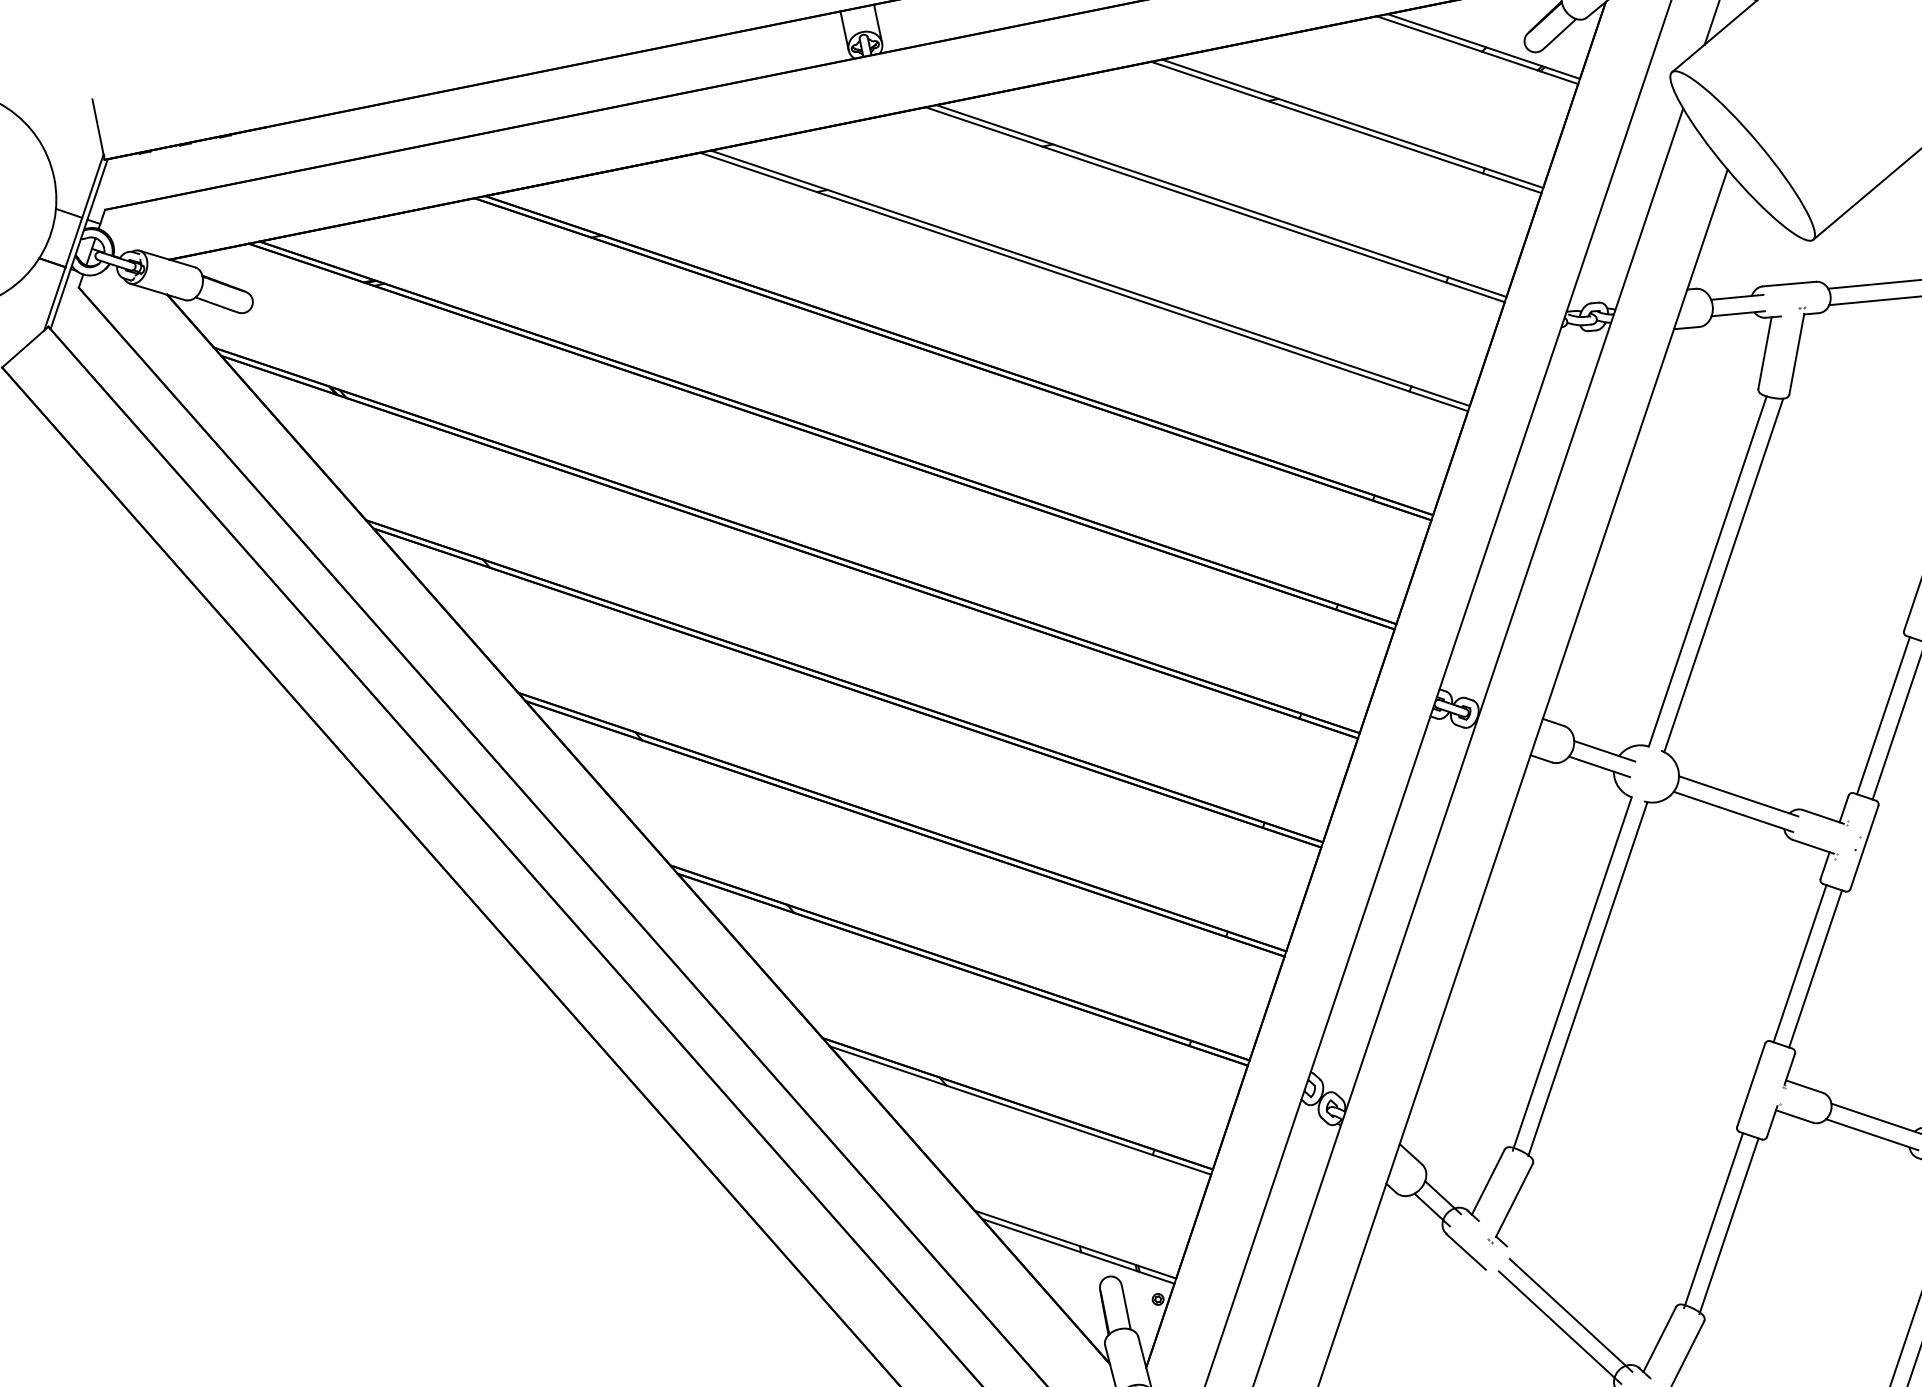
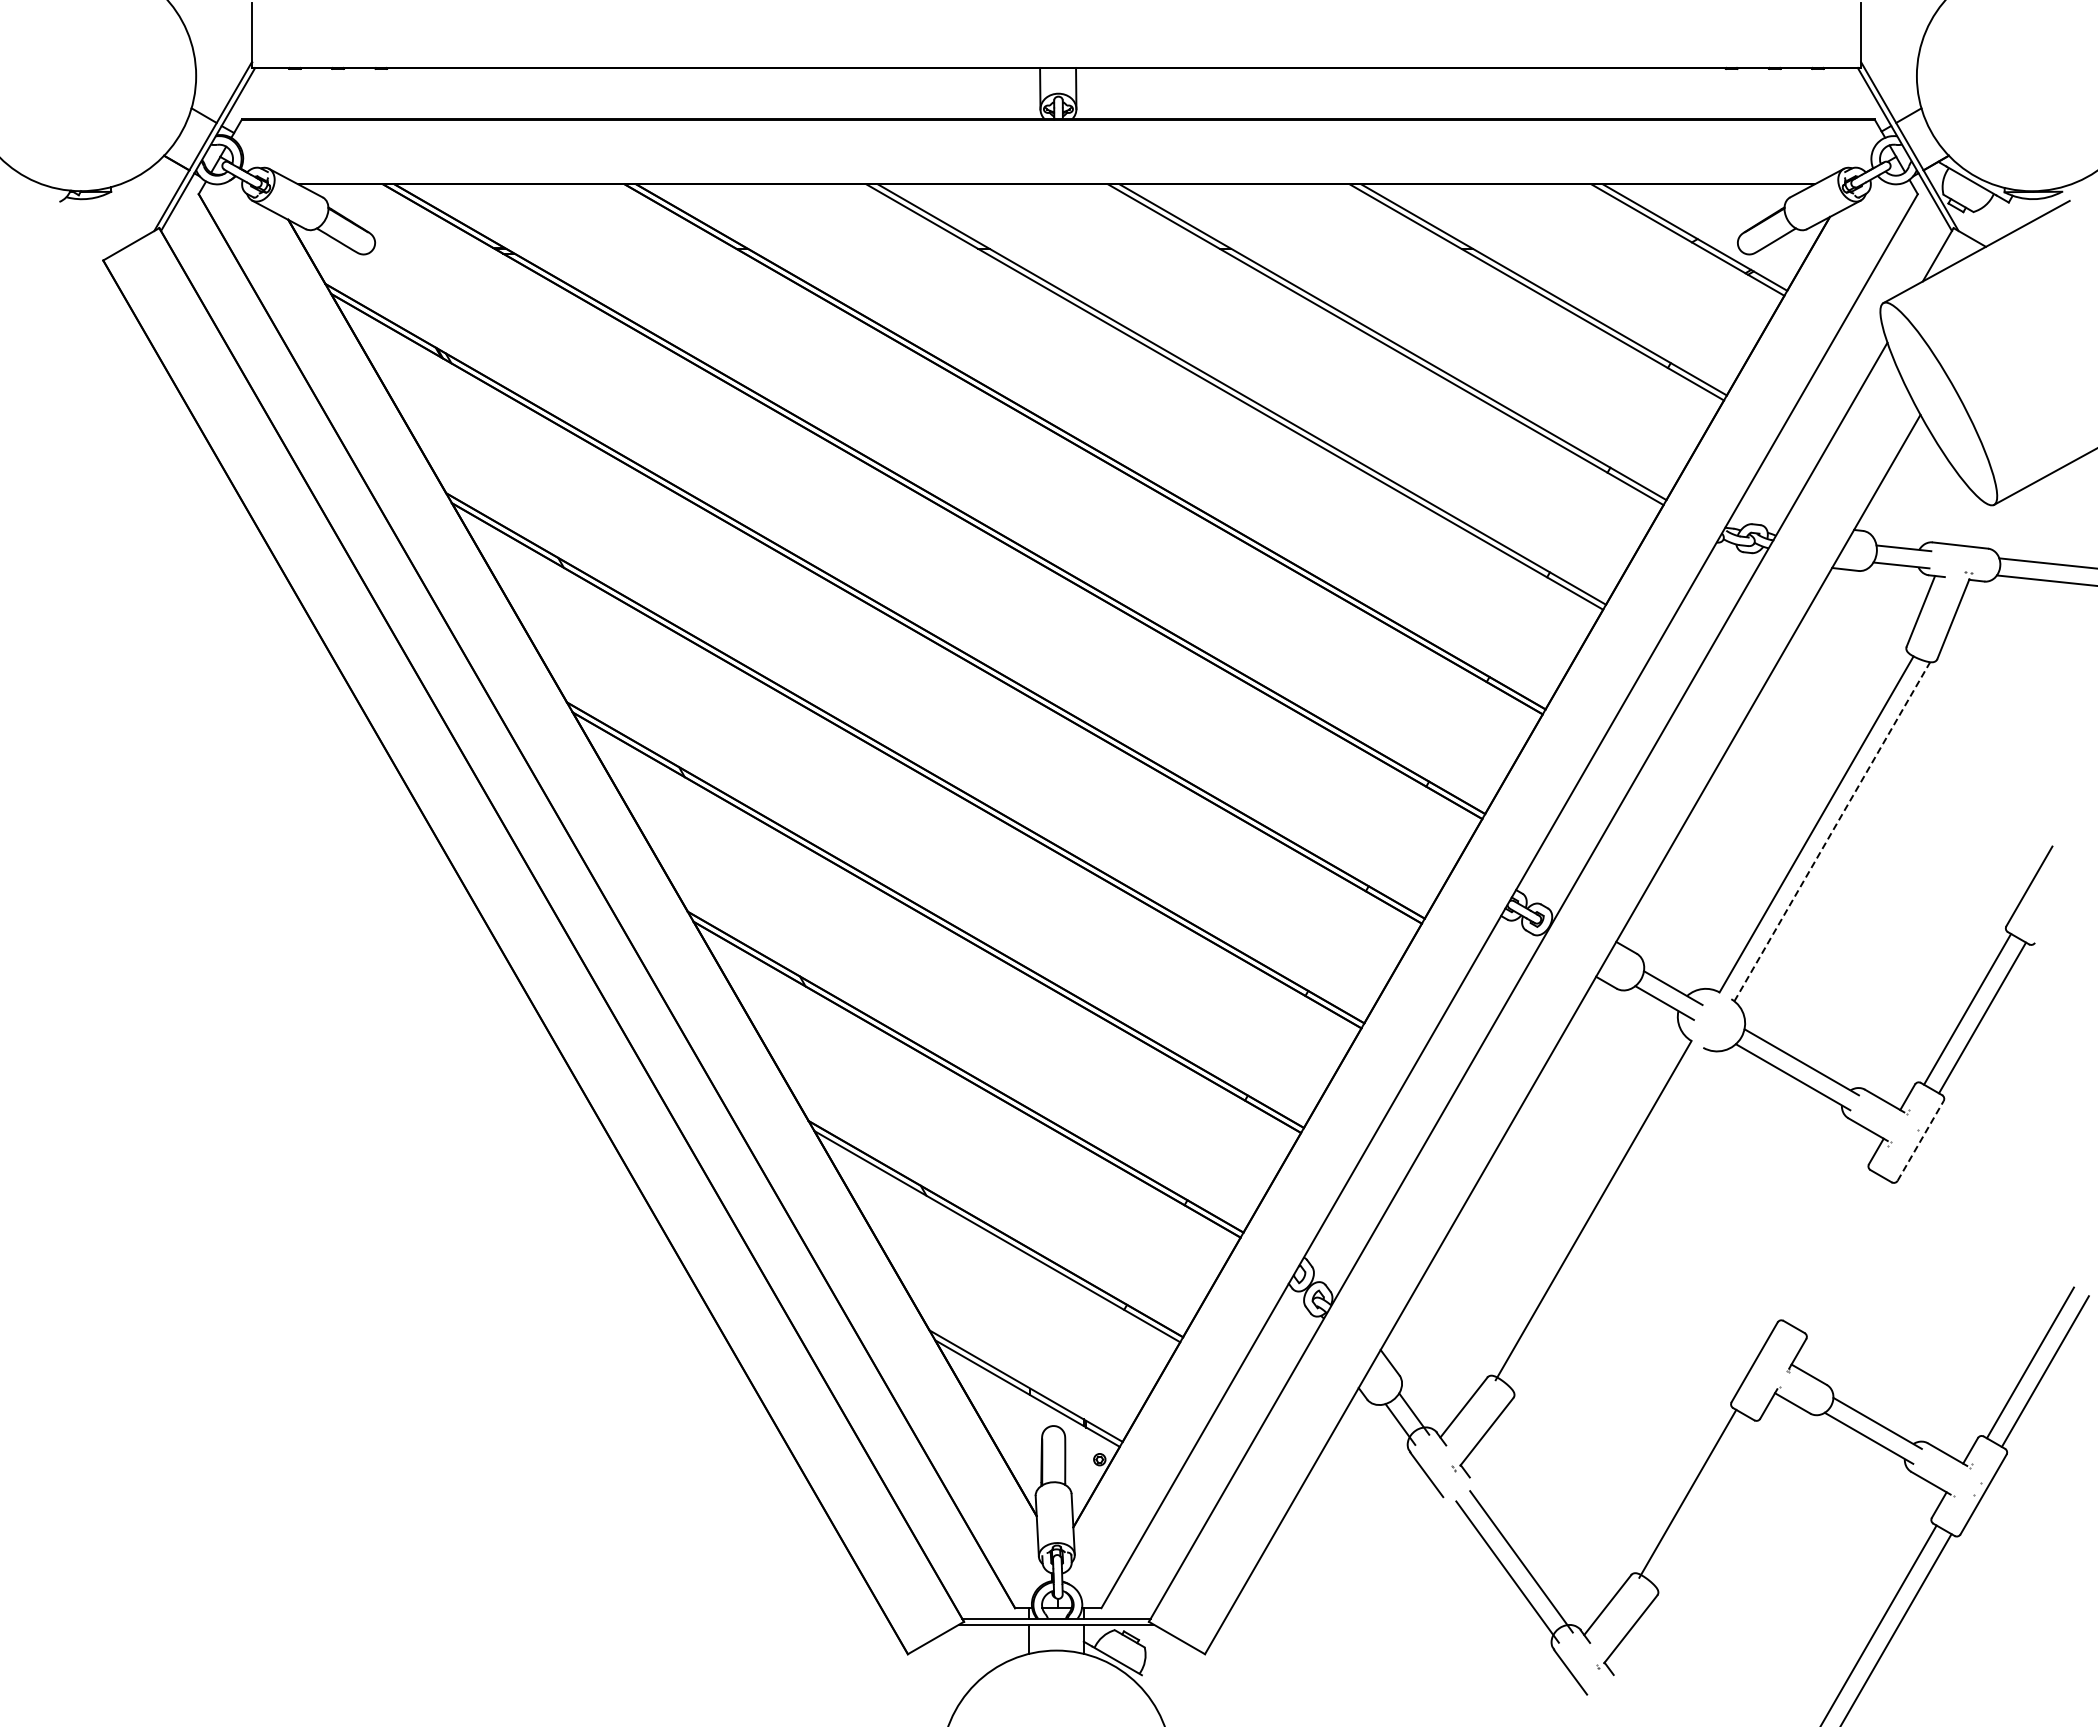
line: (1723, 575) -> (1832, 831), solid -> dashed
line: (1864, 847) -> (1920, 1140), solid -> dashed
line: (1799, 963) -> (1829, 1246), removed
line: (1814, 968) -> (1844, 1255), removed
line: (1587, 978) -> (1608, 1218), removed
line: (1728, 1225) -> (1702, 1502), removed

